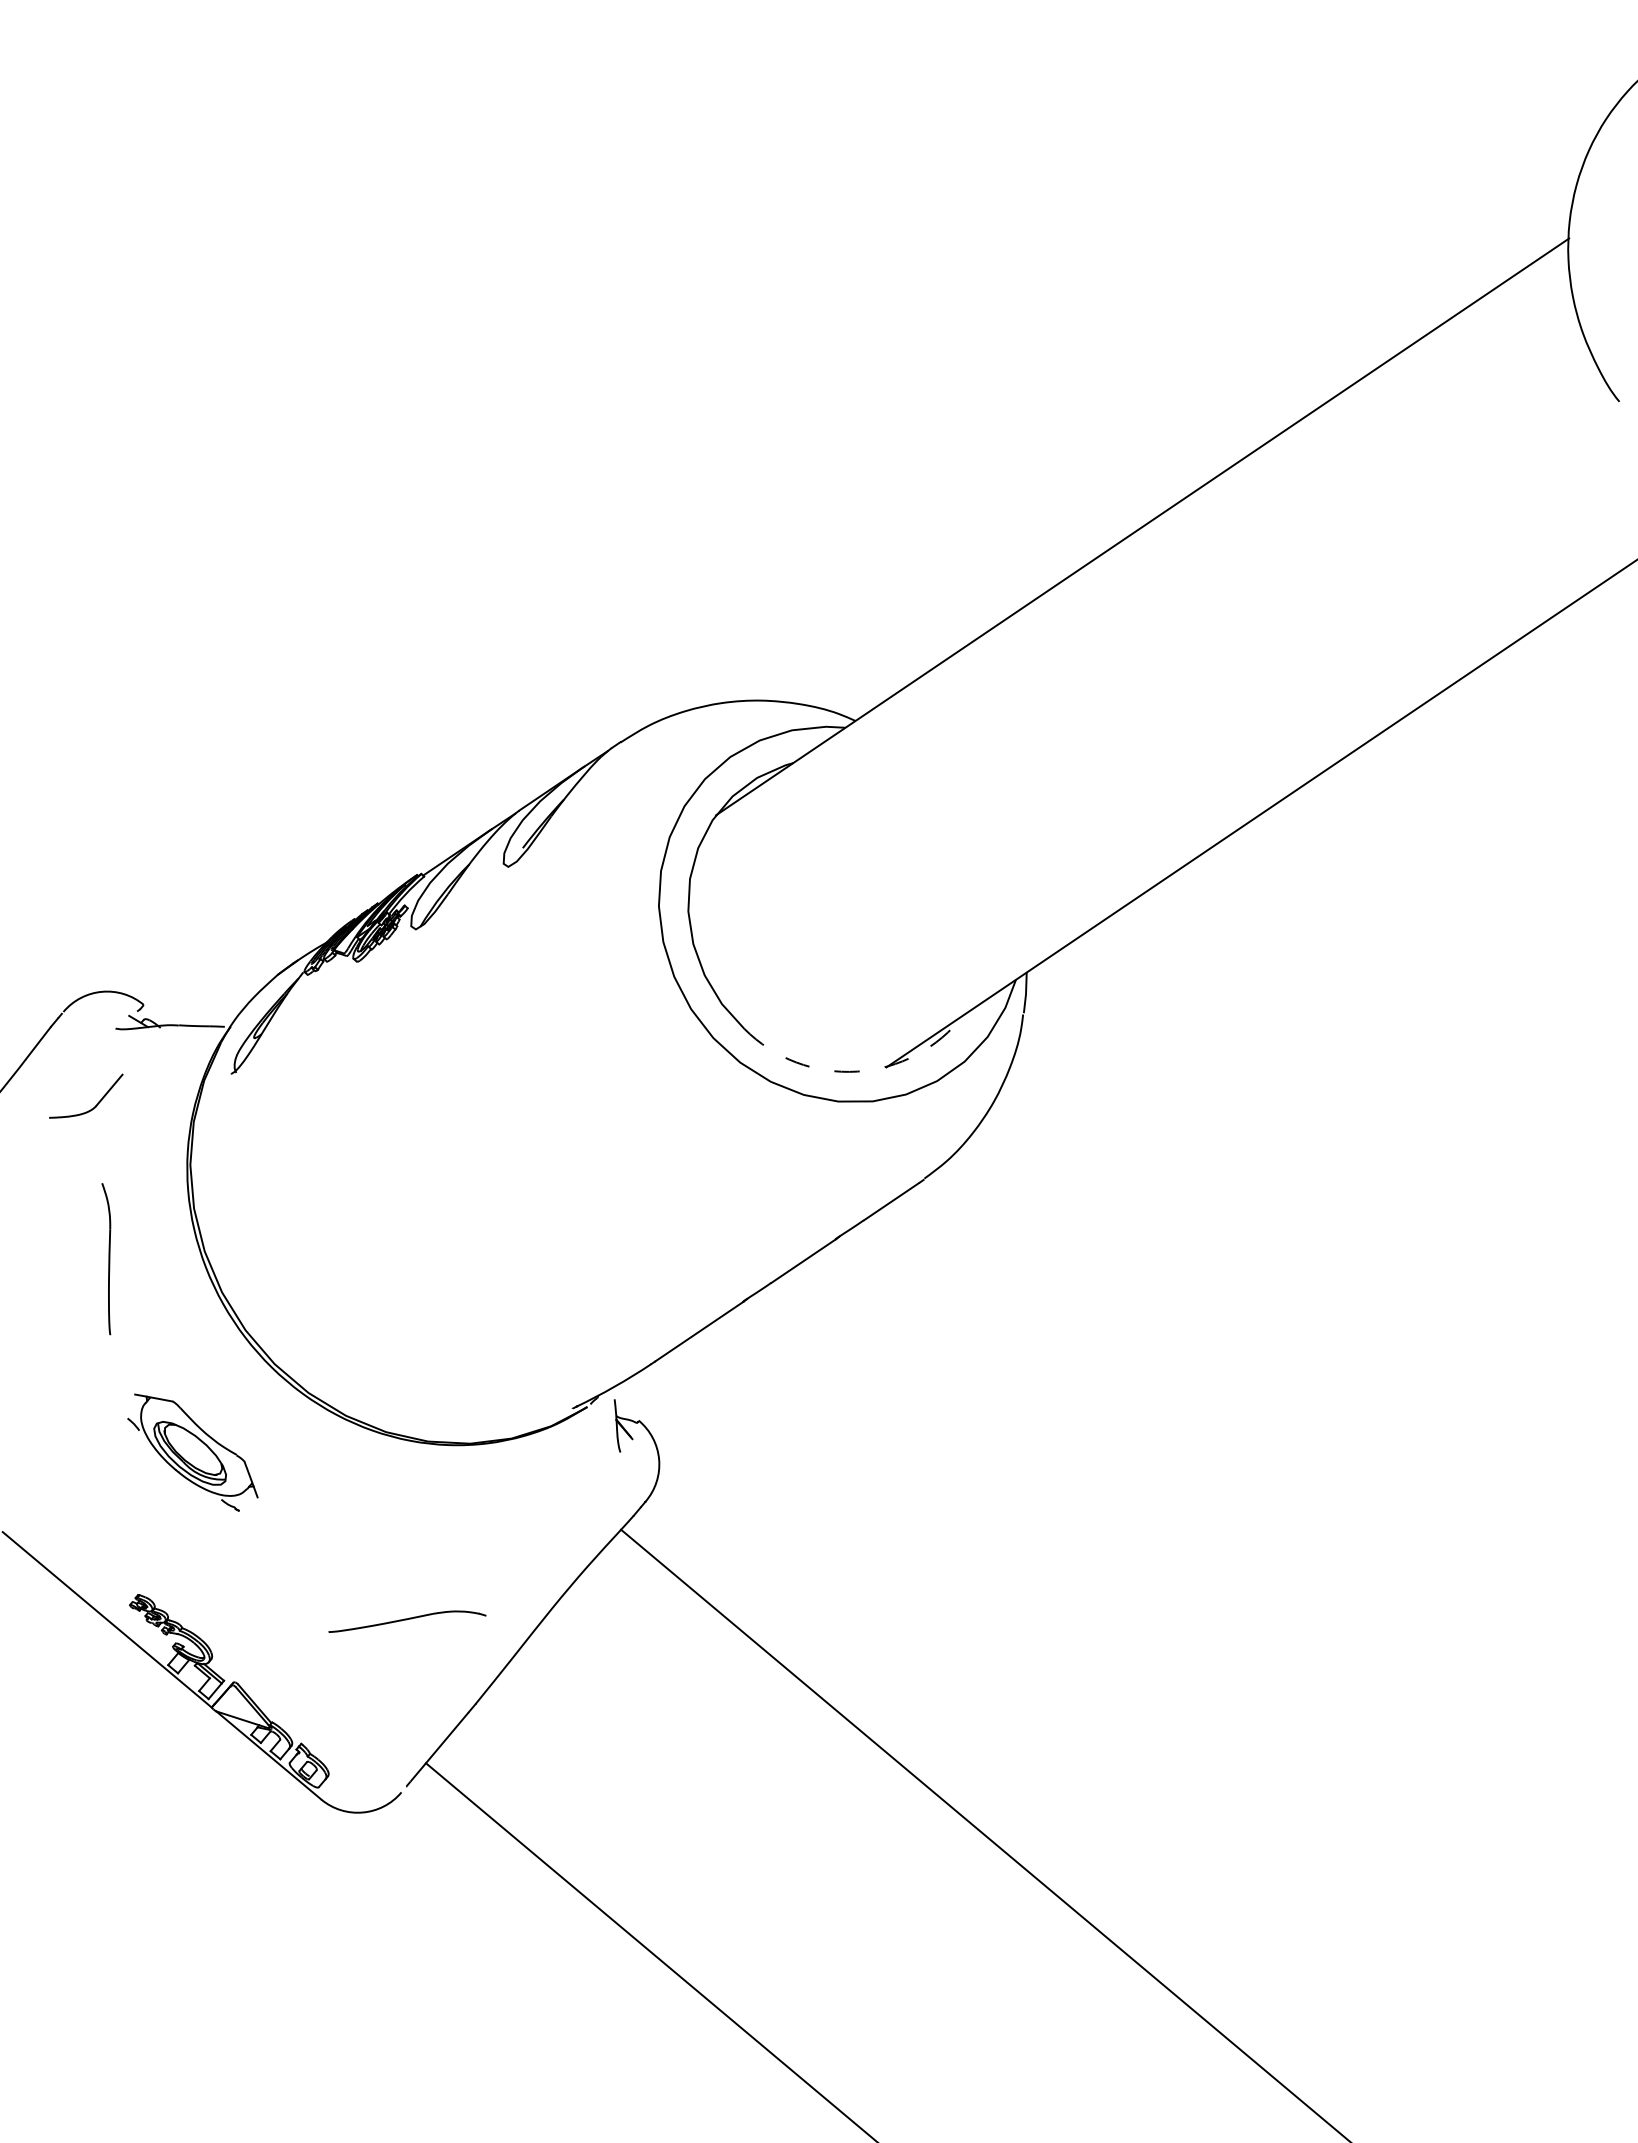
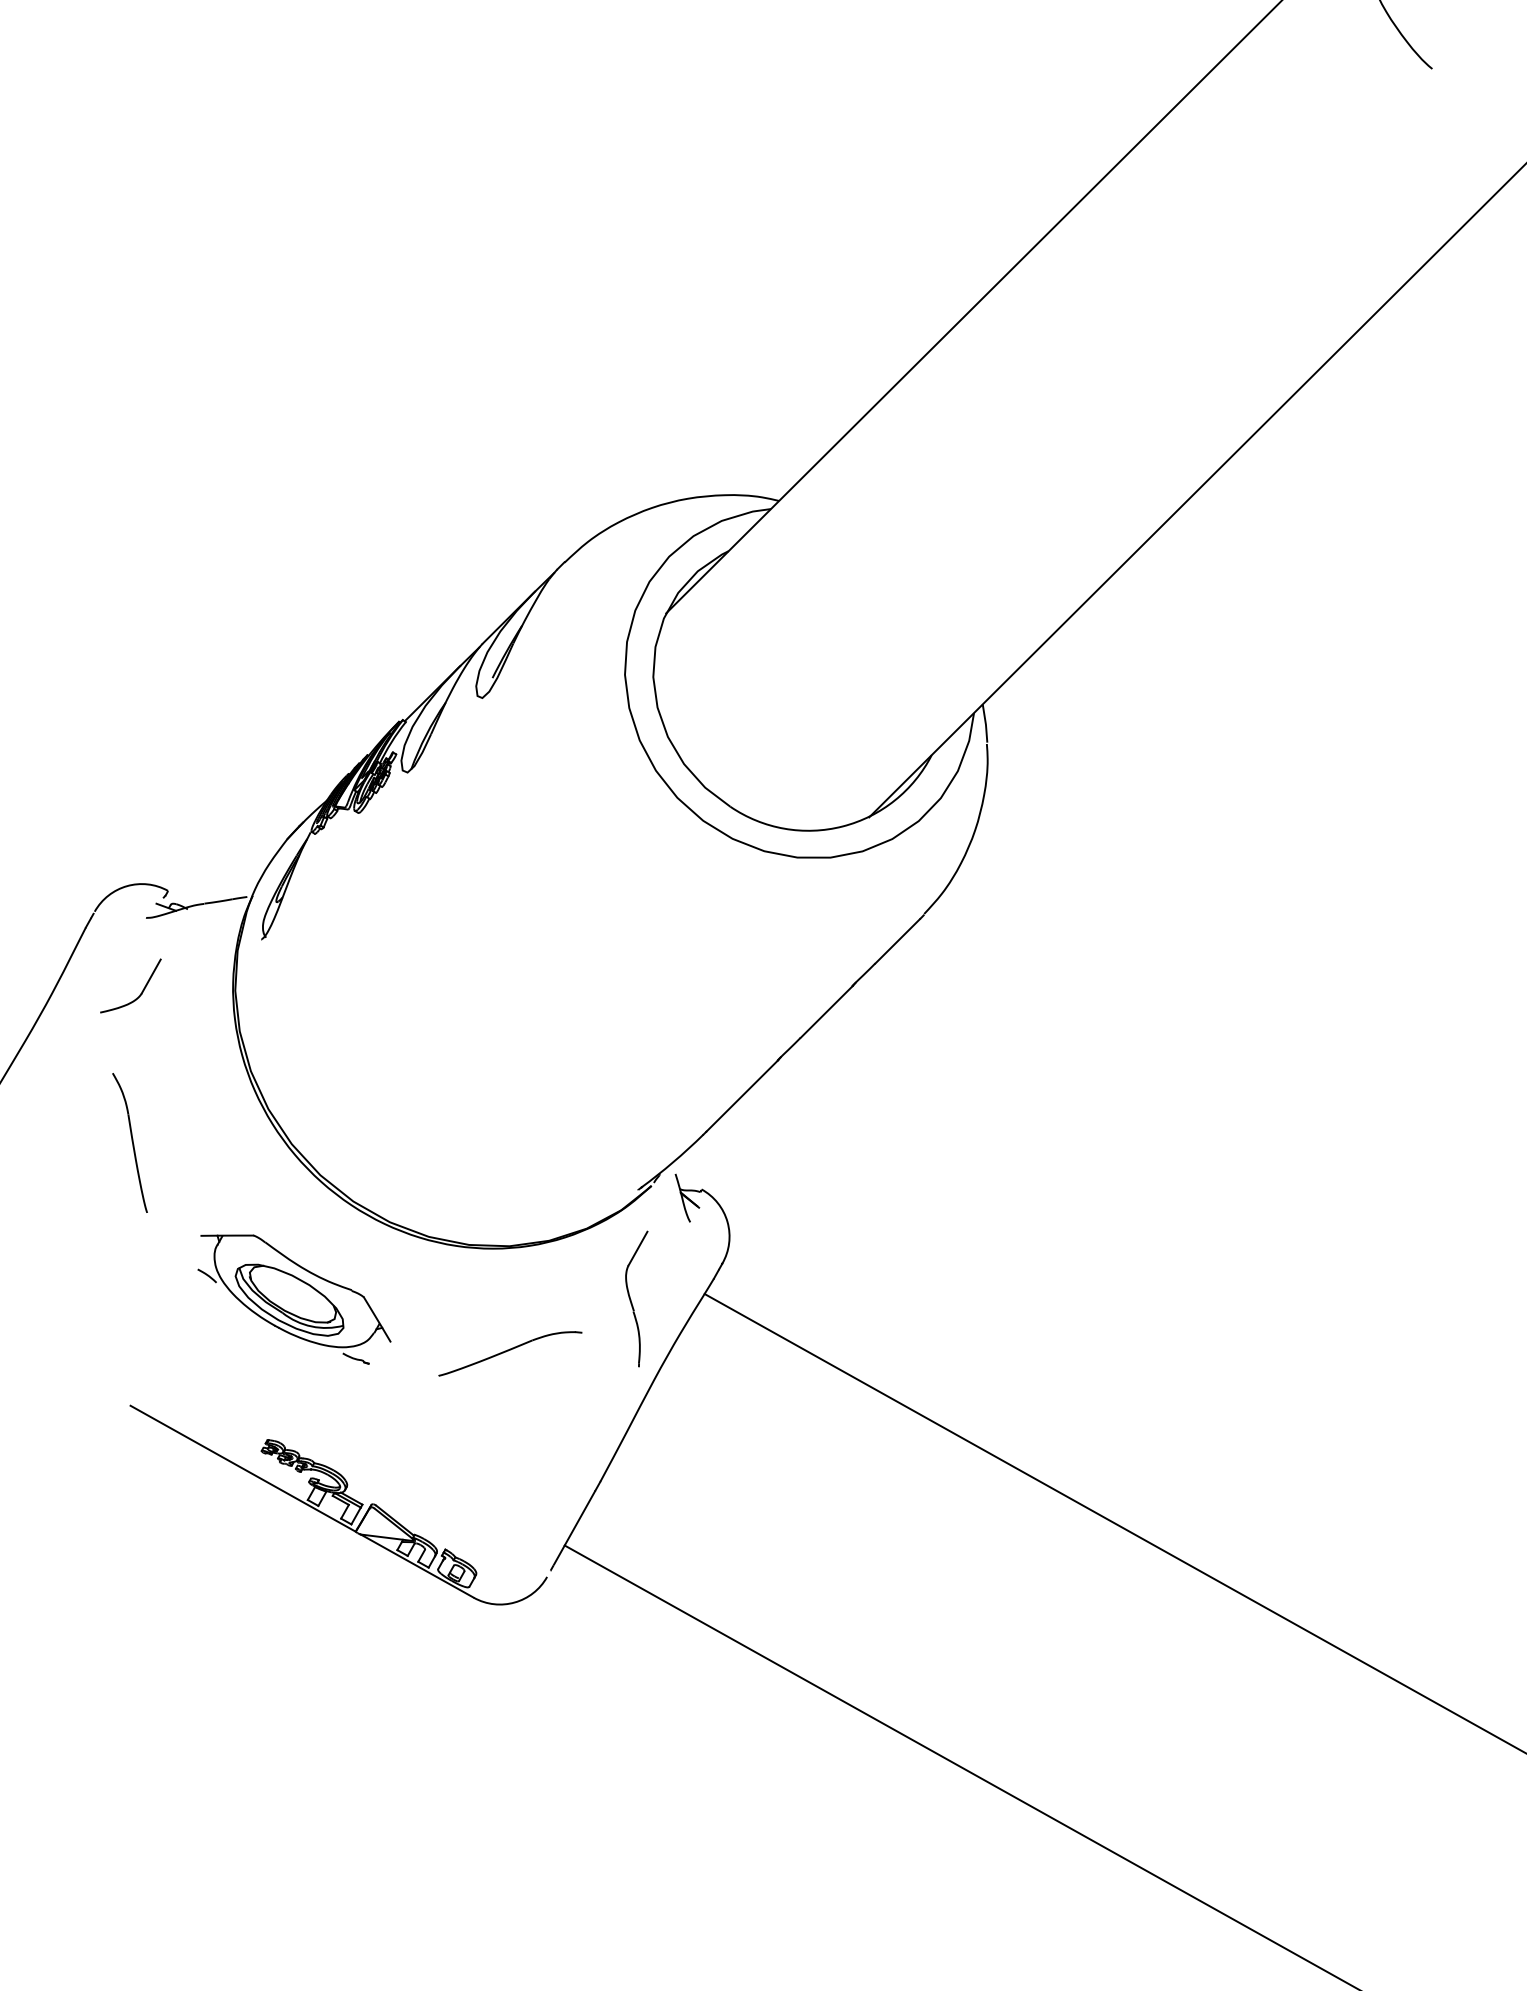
arc: (857, 1071) -> (843, 826), dashed -> solid
part: (106, 1259) -> (130, 1143), moved
part: (192, 1452) -> (292, 1298), size x1.43
part: (544, 1524) -> (632, 1302), added
part: (407, 1621) -> (510, 1352), moved

